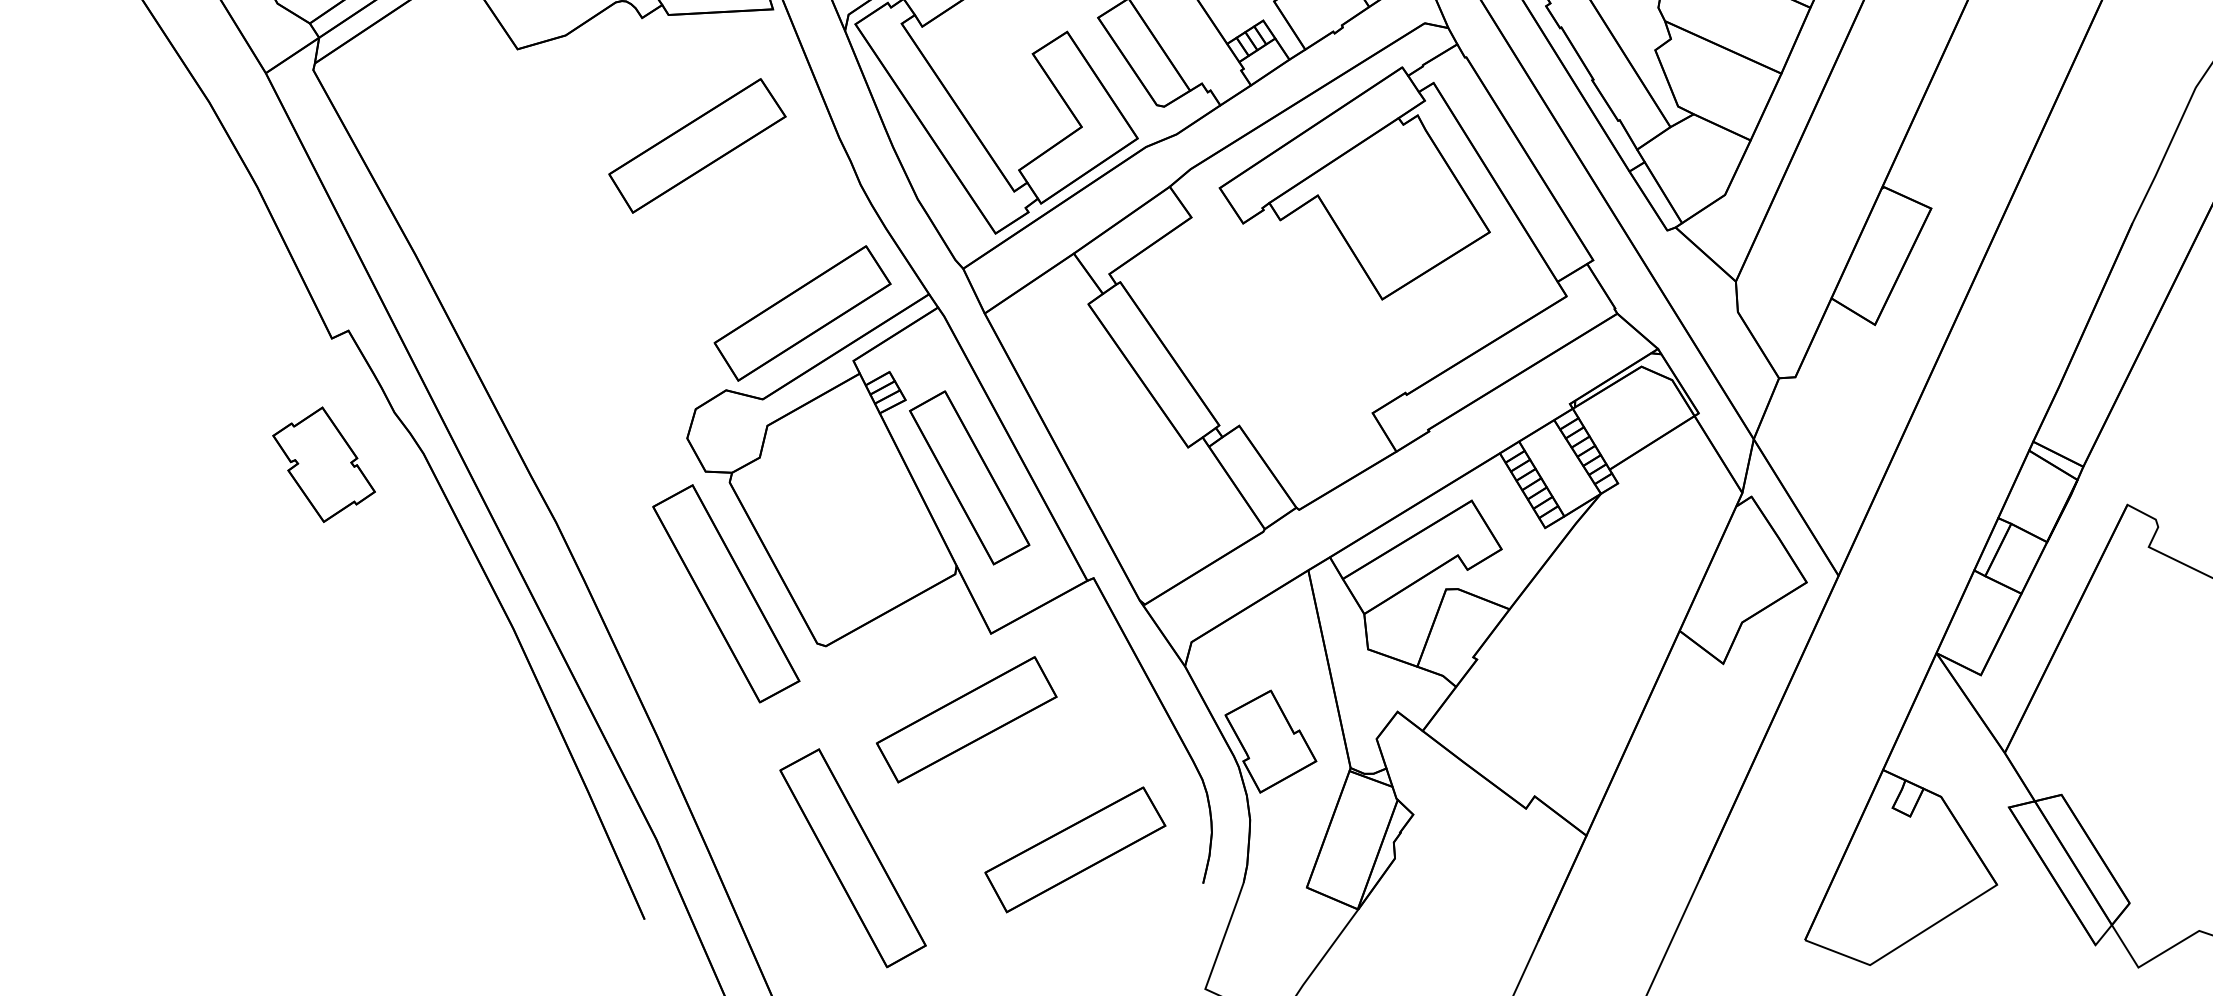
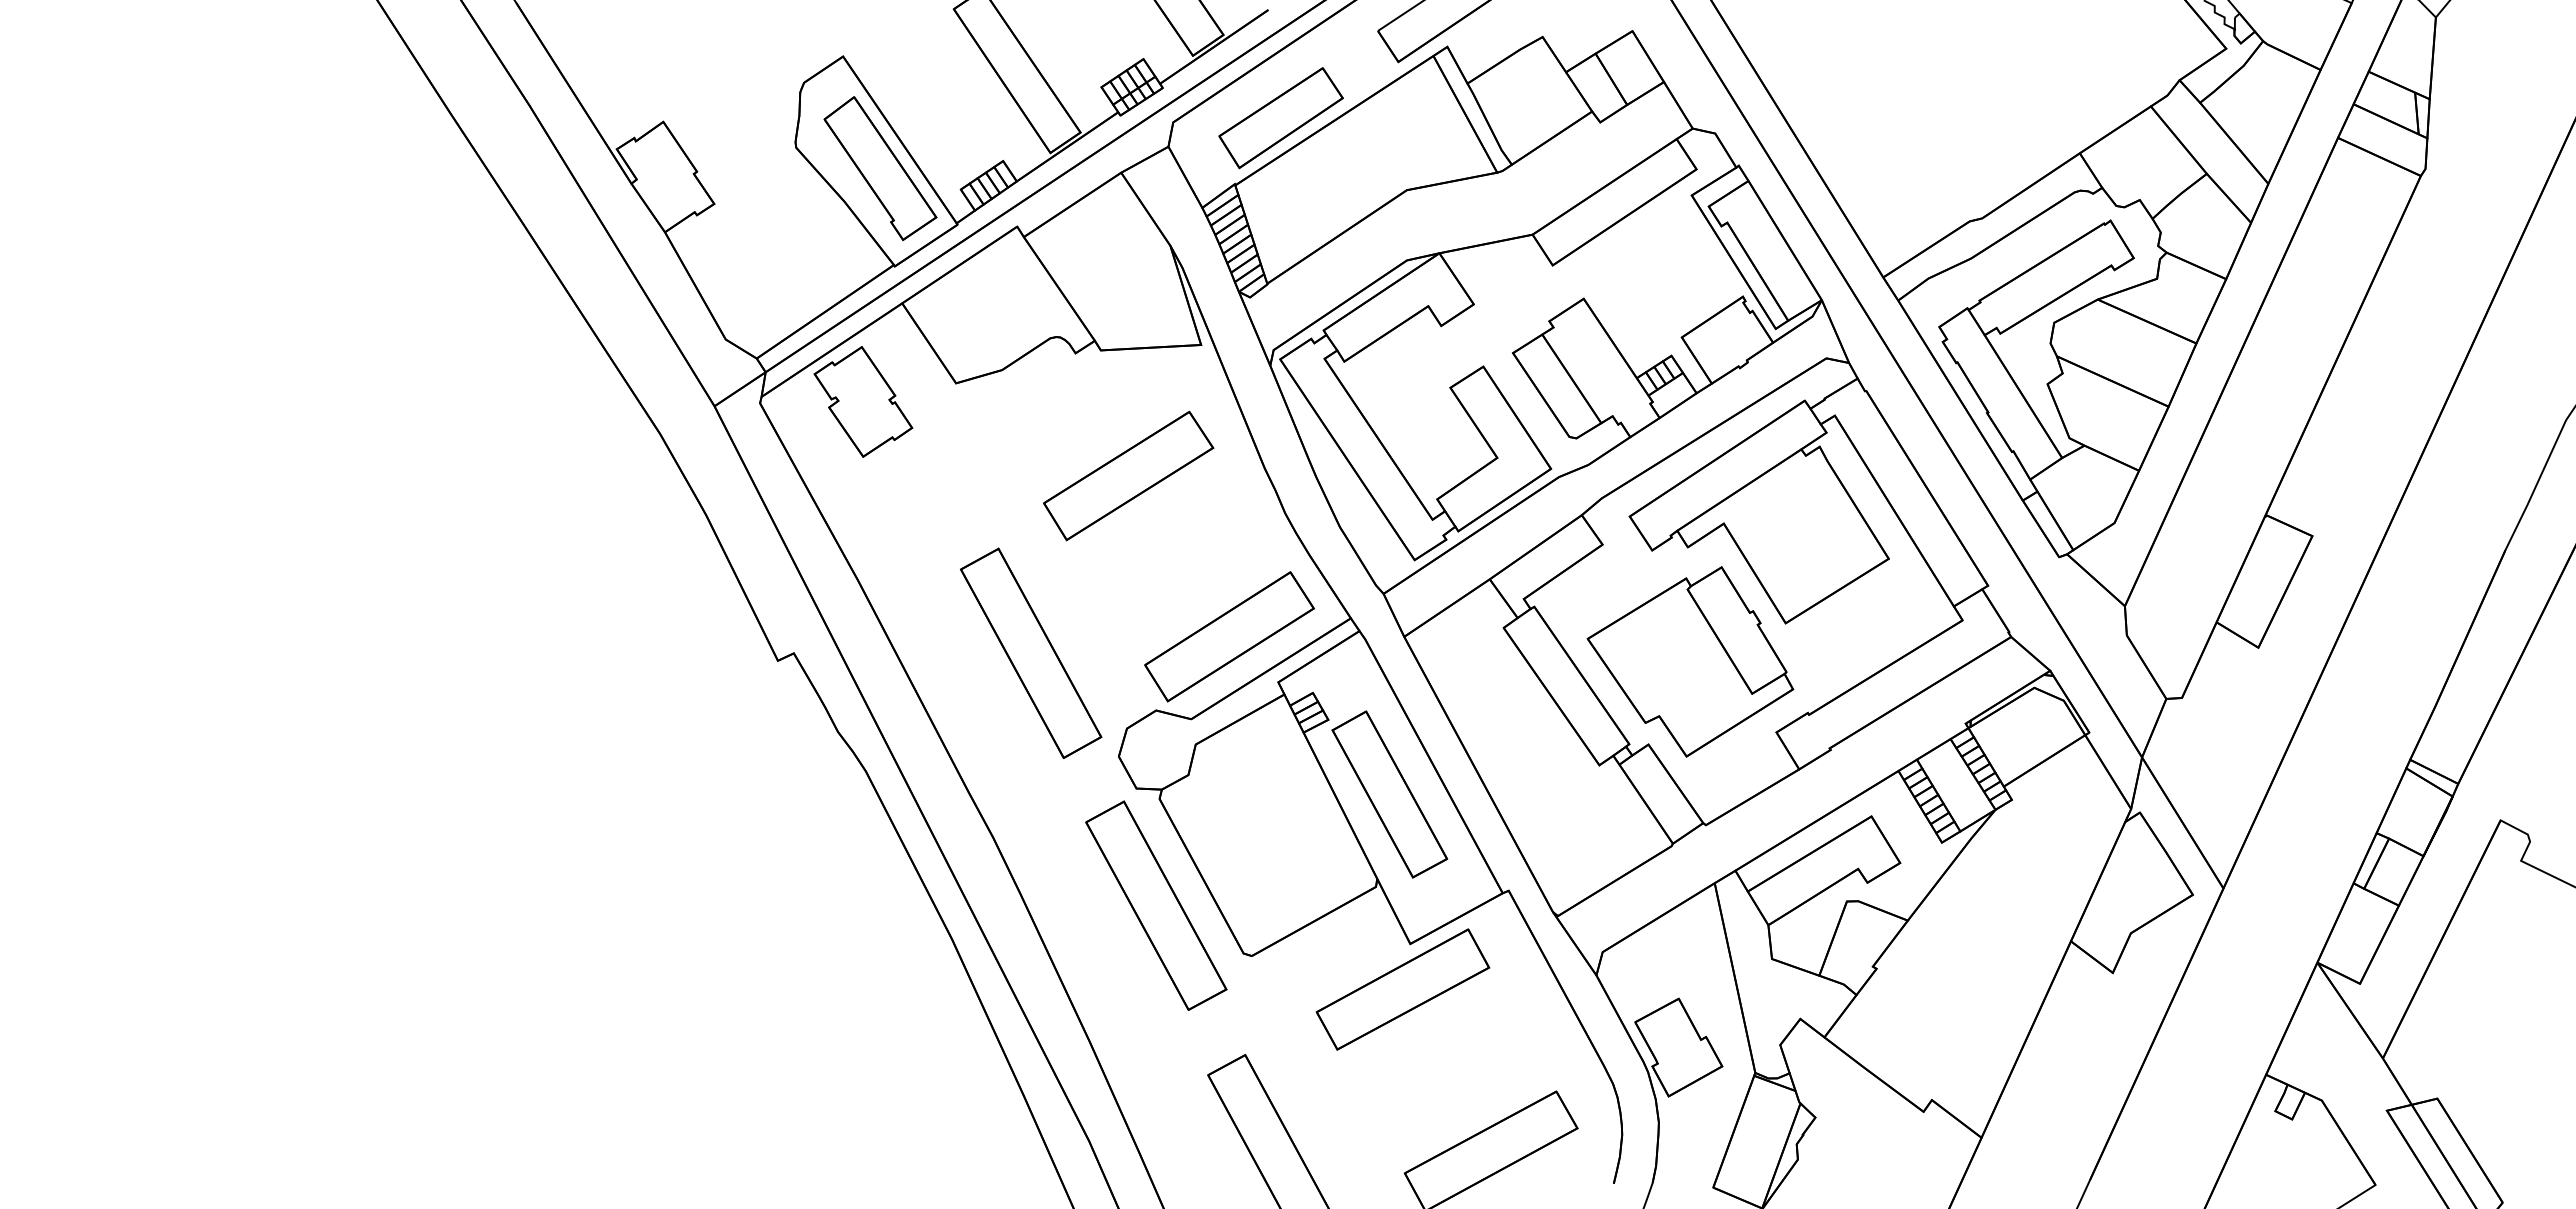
part: (596, 329) -> (1031, 652), added
part: (1283, 339) -> (1690, 661), added
part: (324, 464) -> (863, 401), moved
part: (966, 719) -> (1402, 989), moved

